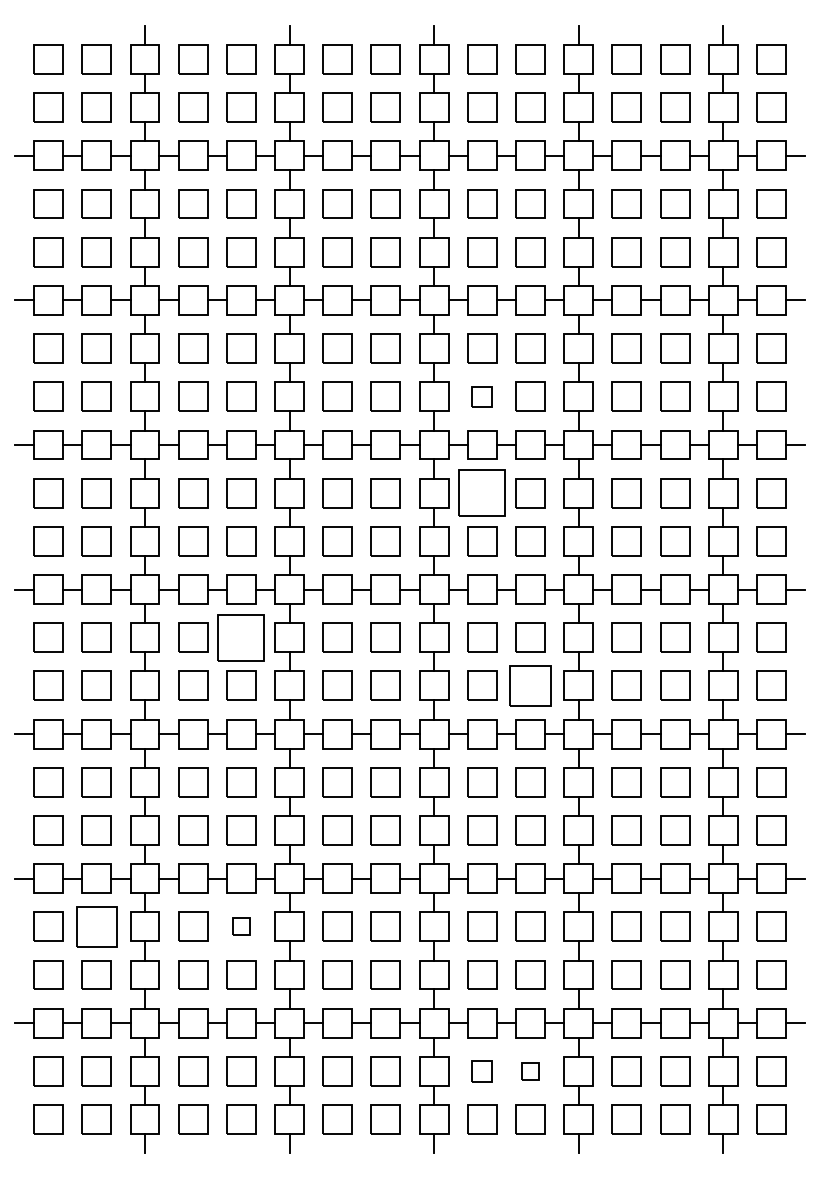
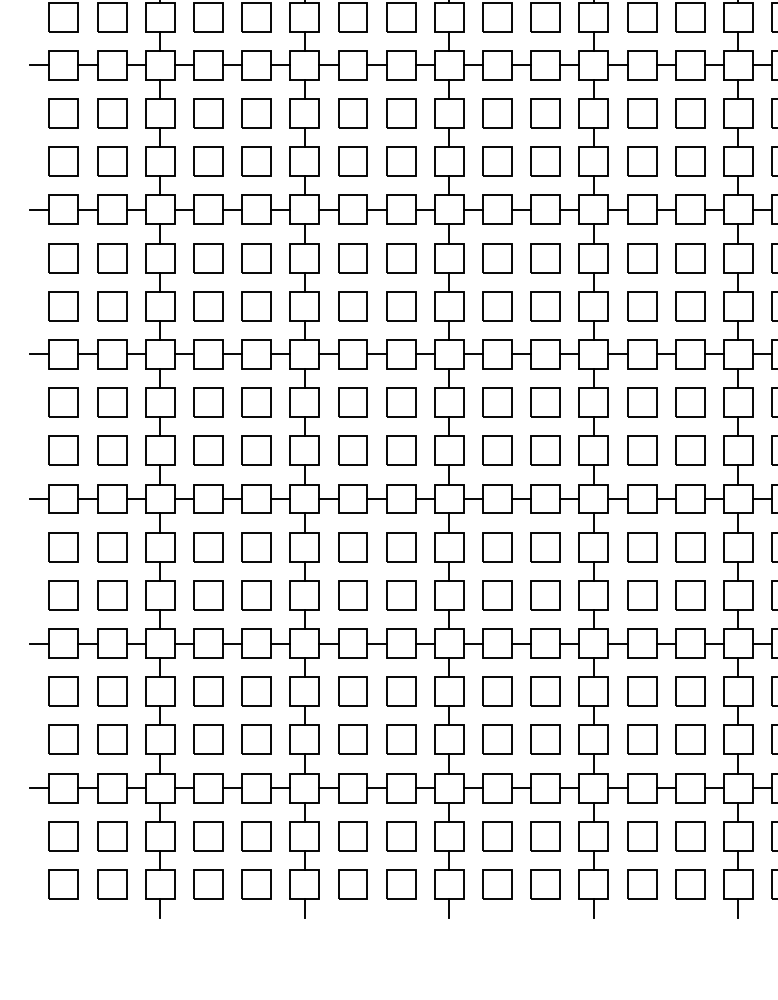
part: (482, 396) -> (497, 161), size x1.43
part: (482, 493) -> (497, 258), size x0.62
part: (241, 637) -> (256, 402), size x0.62
part: (530, 685) -> (545, 450), size x0.71
part: (96, 926) -> (111, 691), size x0.71
part: (241, 926) -> (256, 691), size x1.67
part: (482, 1071) -> (497, 836), size x1.43
part: (530, 1071) -> (545, 836), size x1.67

